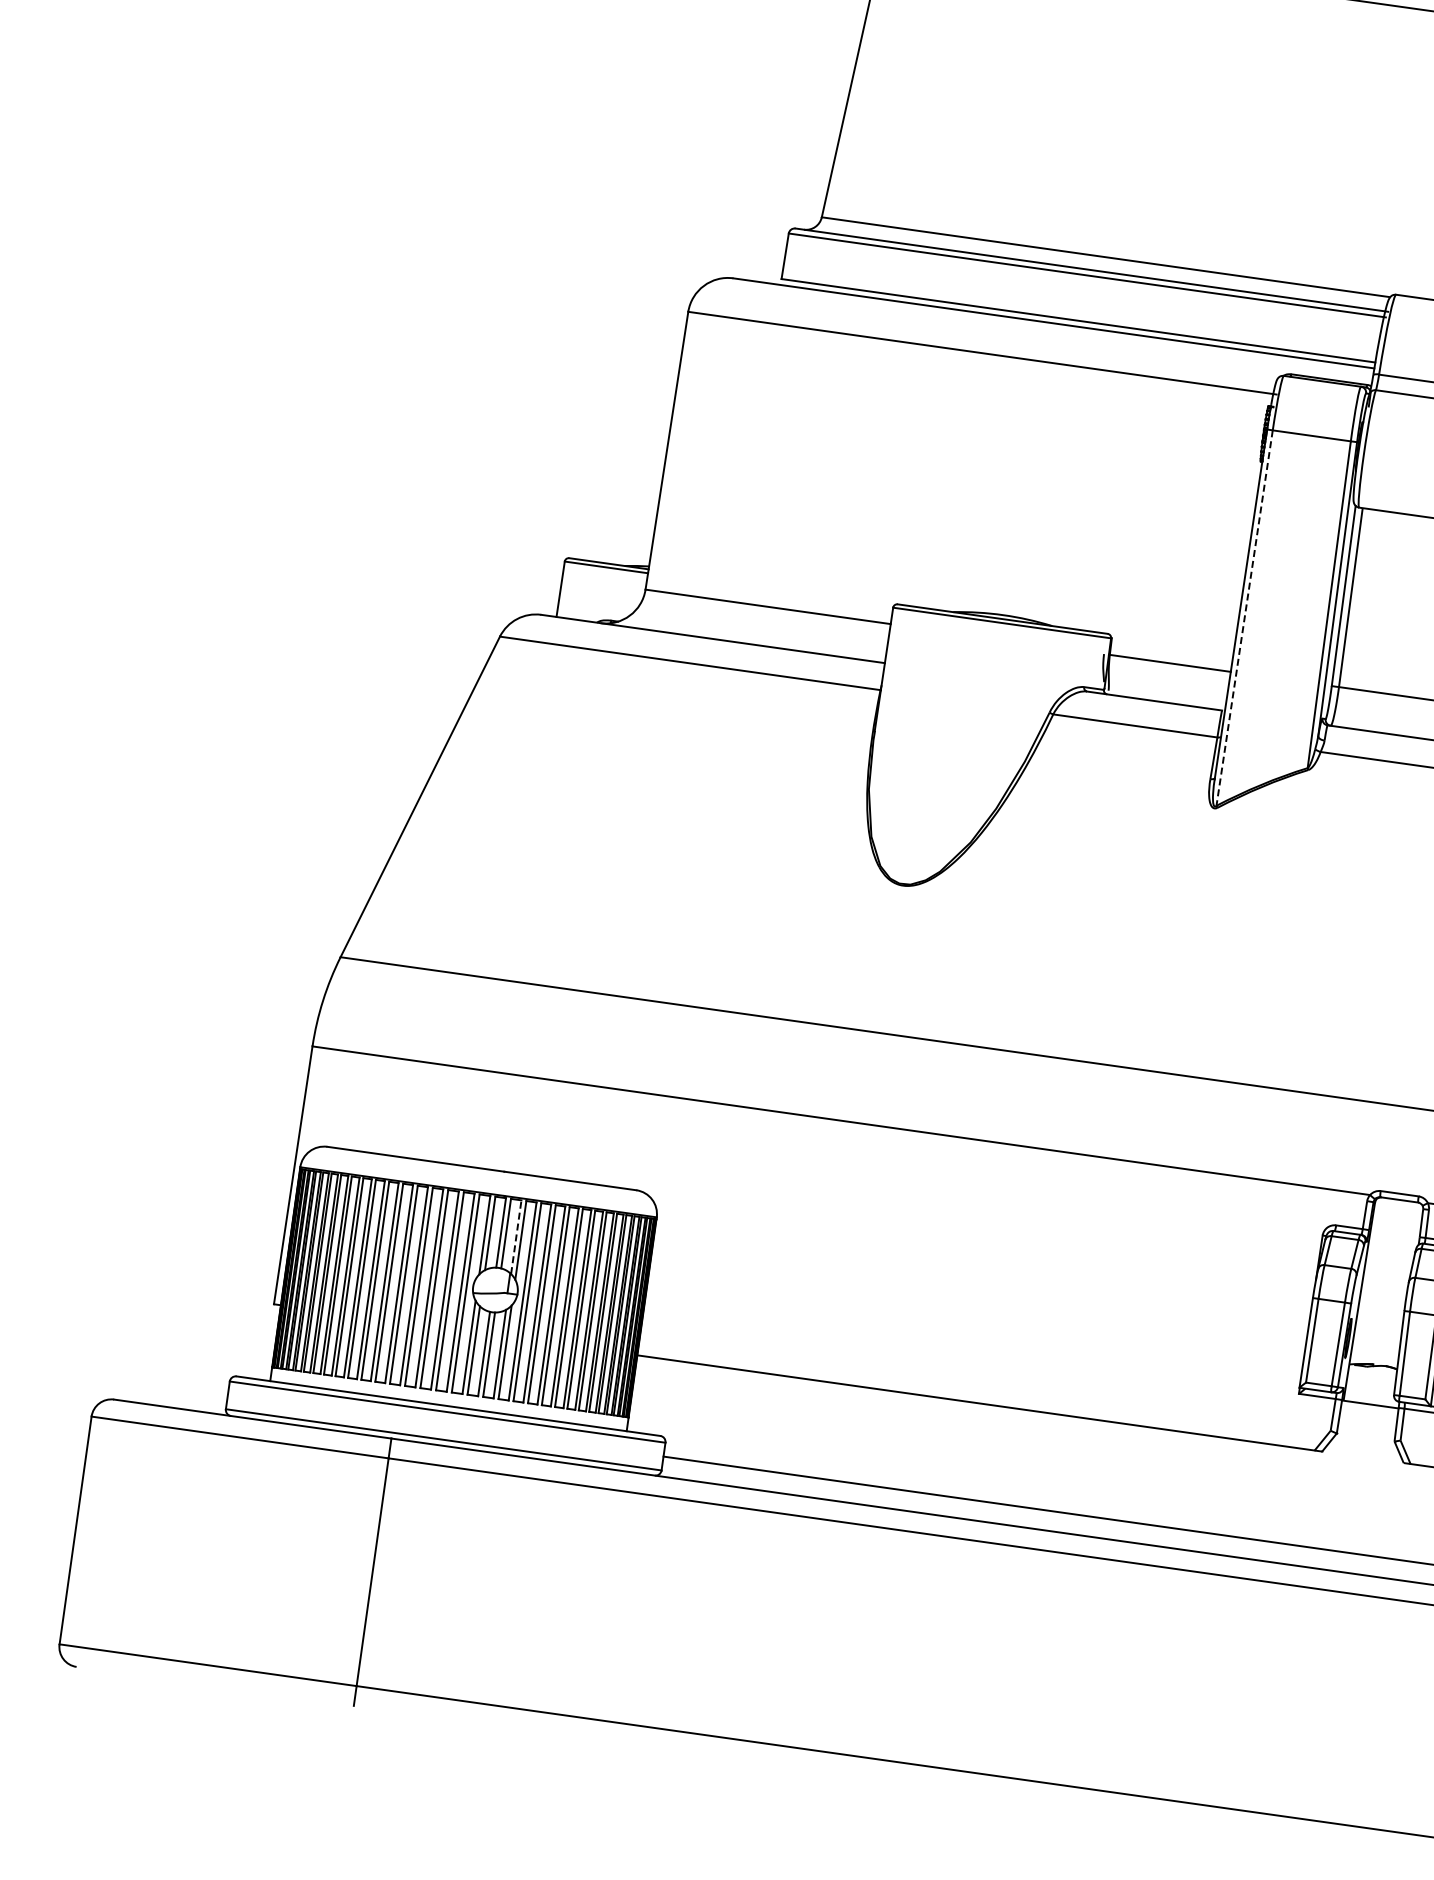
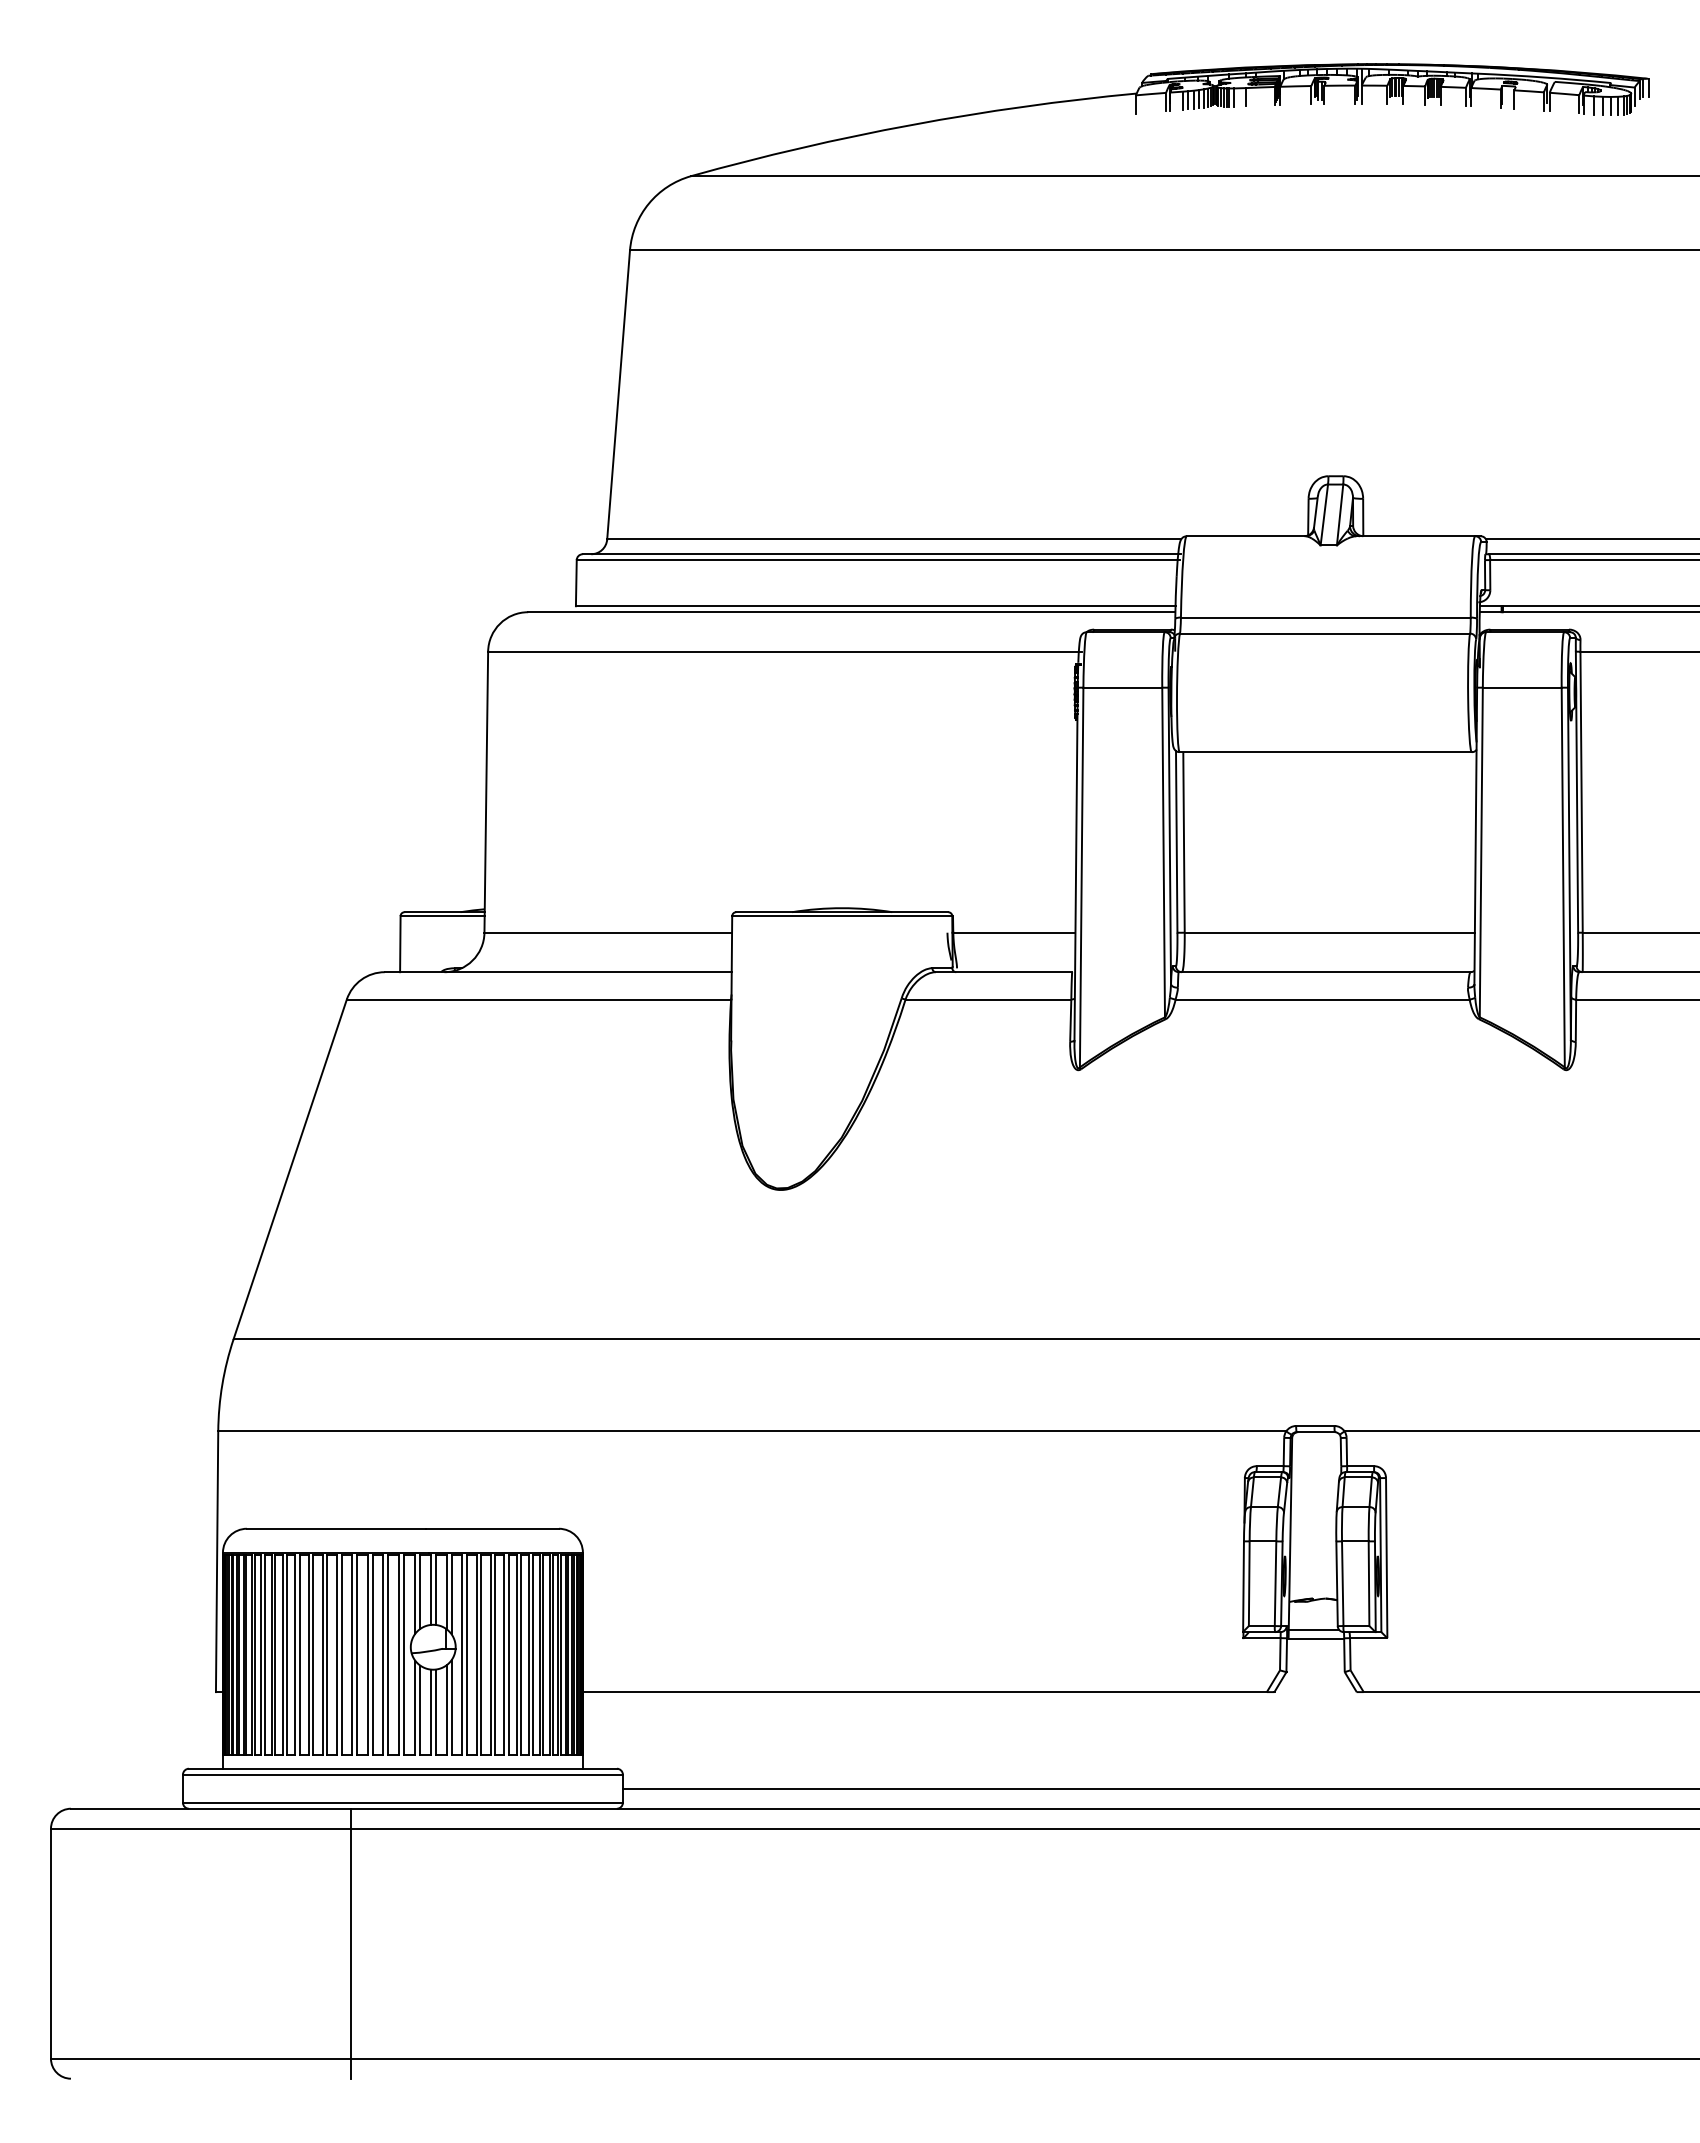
line: (1244, 618) -> (1081, 877), dashed -> solid
line: (516, 1236) -> (446, 1591), dashed -> solid
line: (1369, 1396) -> (1313, 1630), added

